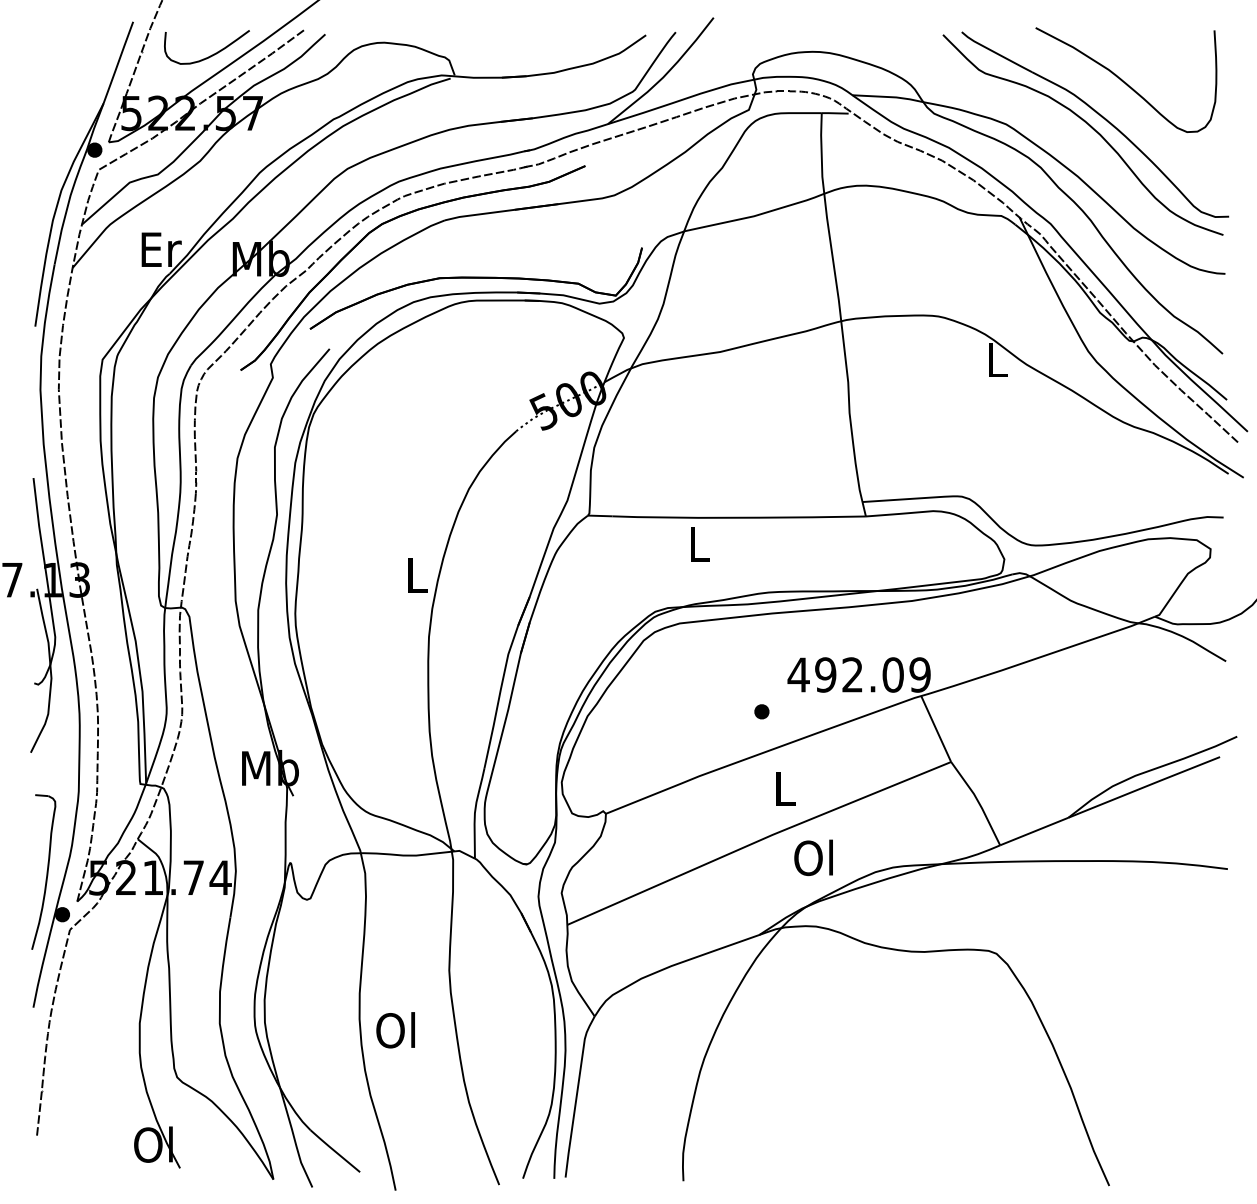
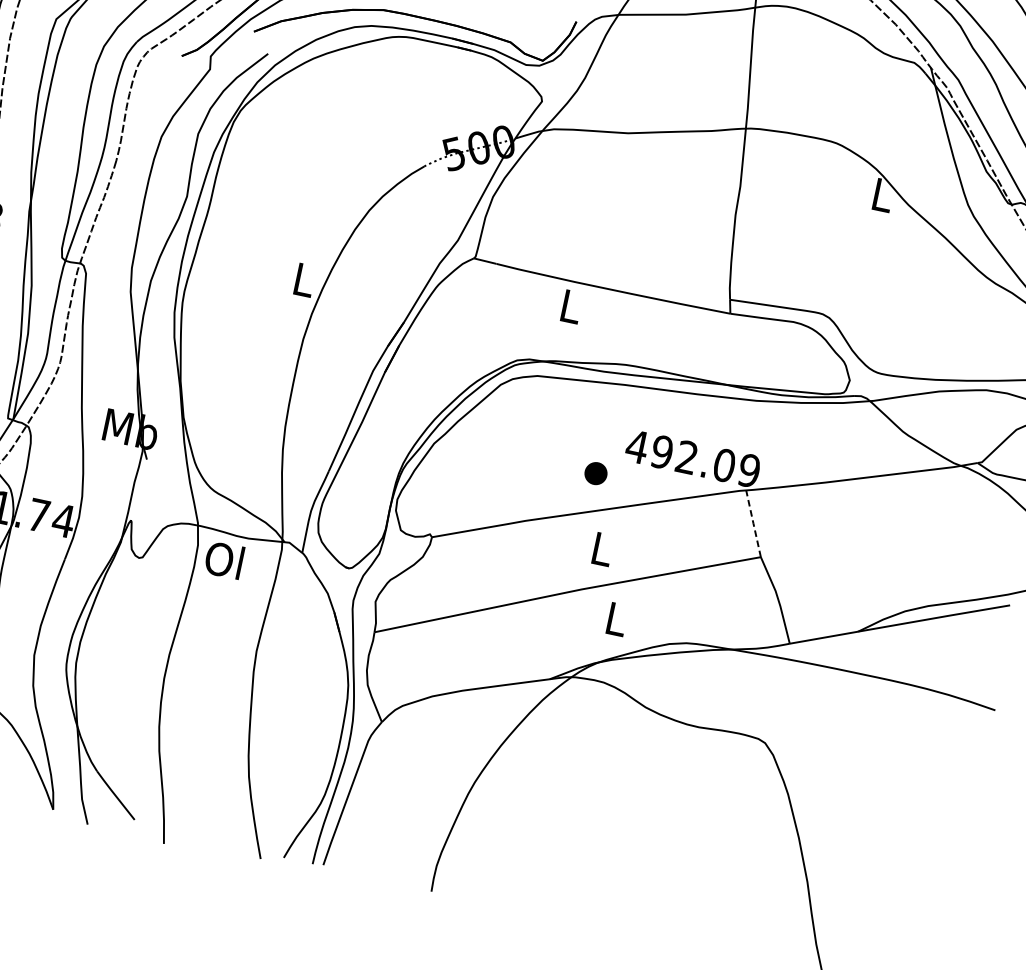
part: (761, 711) -> (595, 473), size x1.6
line: (936, 729) -> (753, 524), solid -> dashed
text: (813, 857) -> (615, 618), Ol -> L
text: (395, 1030) -> (224, 560), moved

